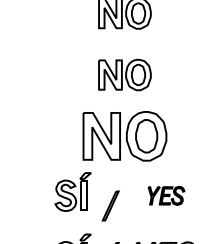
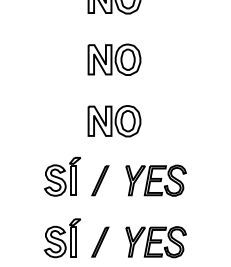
part: (124, 136) -> (114, 121), size x0.62
part: (165, 195) -> (155, 180), size x1.67
part: (110, 205) -> (100, 180), moved

